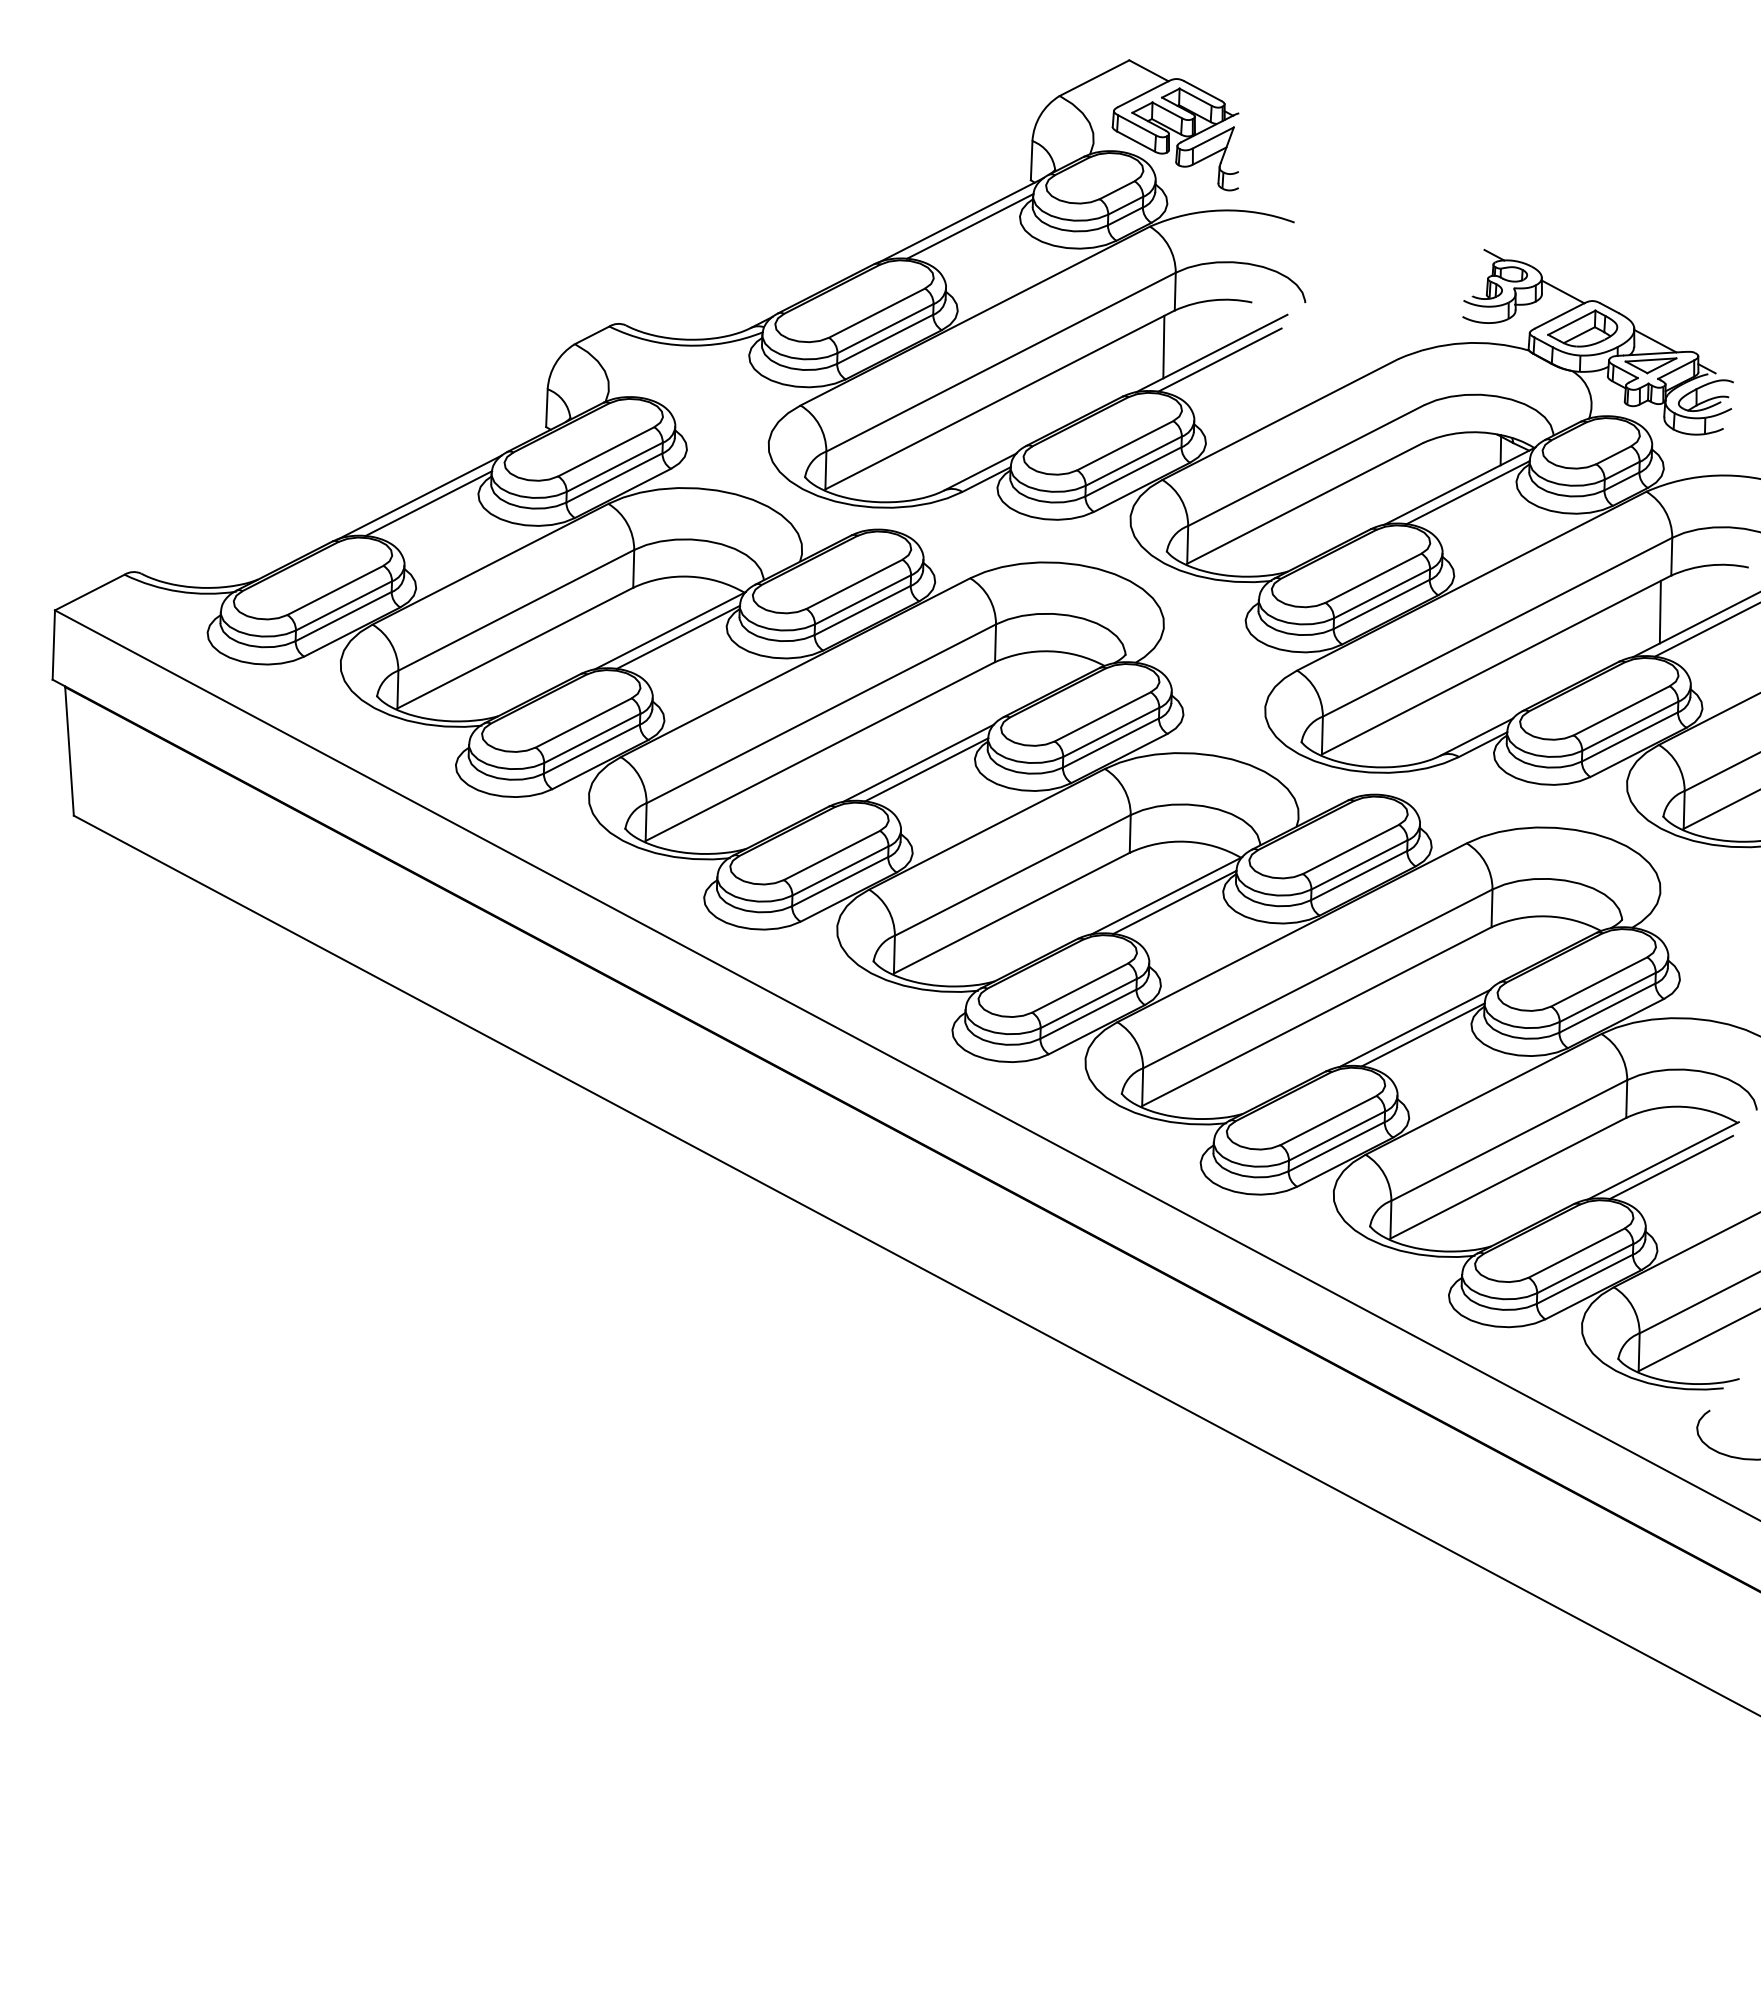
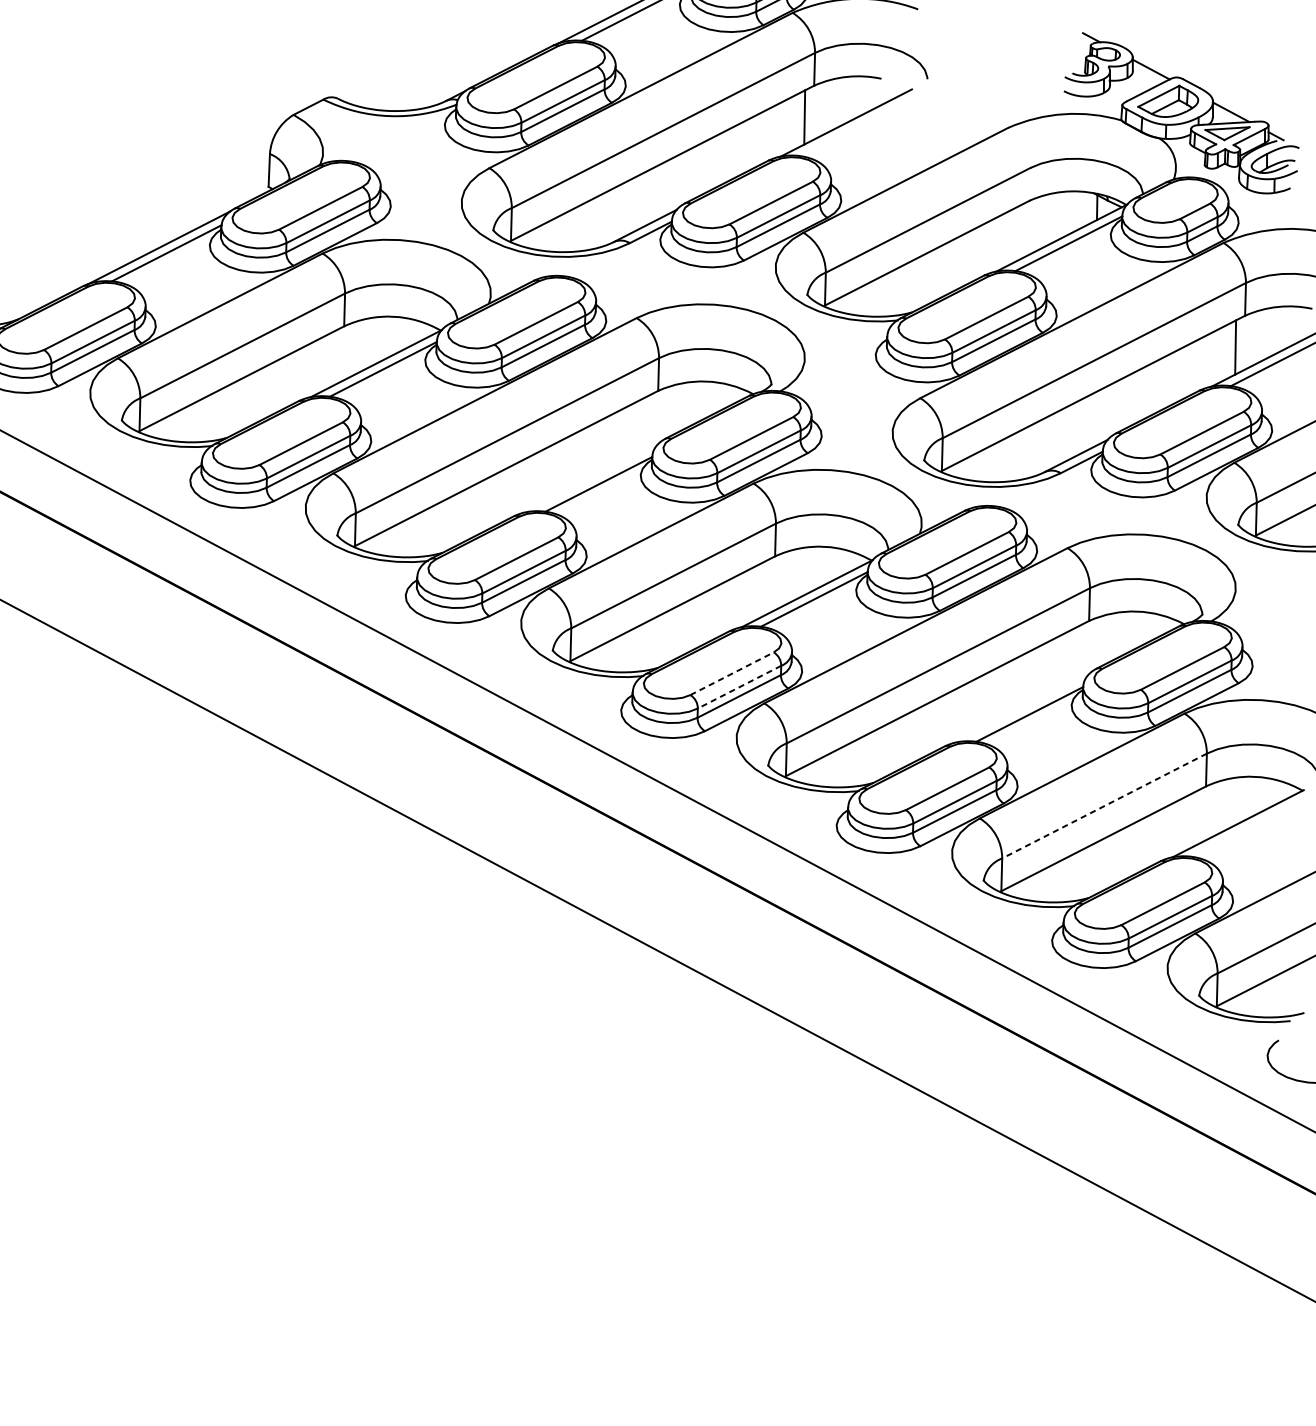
line: (1219, 359) -> (853, 128), removed
line: (918, 763) -> (591, 478), removed
line: (1080, 988) -> (732, 674), solid -> dashed
line: (1088, 1003) -> (739, 687), solid -> dashed
line: (1414, 1028) -> (1022, 708), removed
line: (1508, 1140) -> (1103, 806), solid -> dashed
line: (1671, 1167) -> (1245, 829), removed

